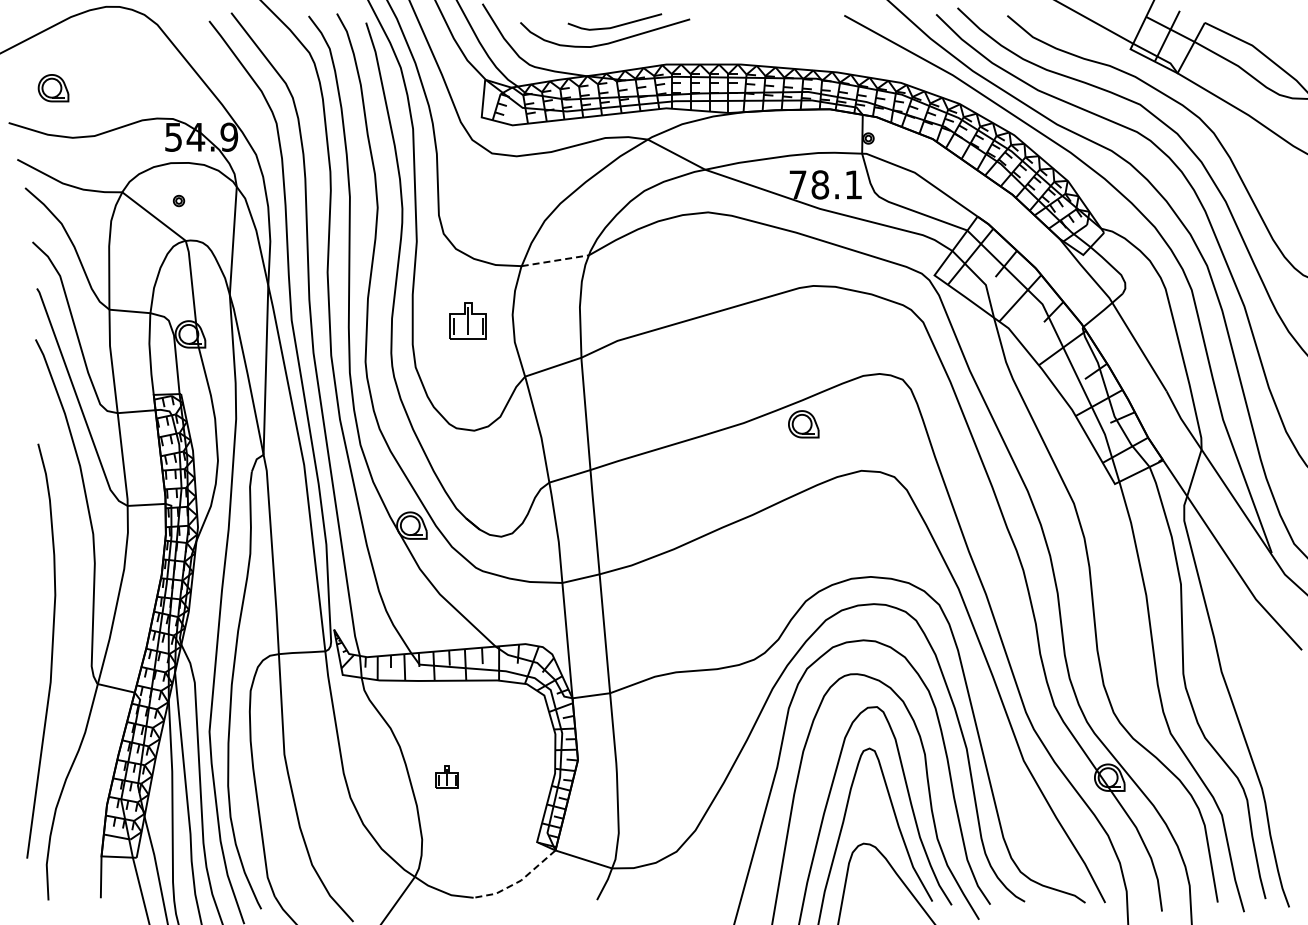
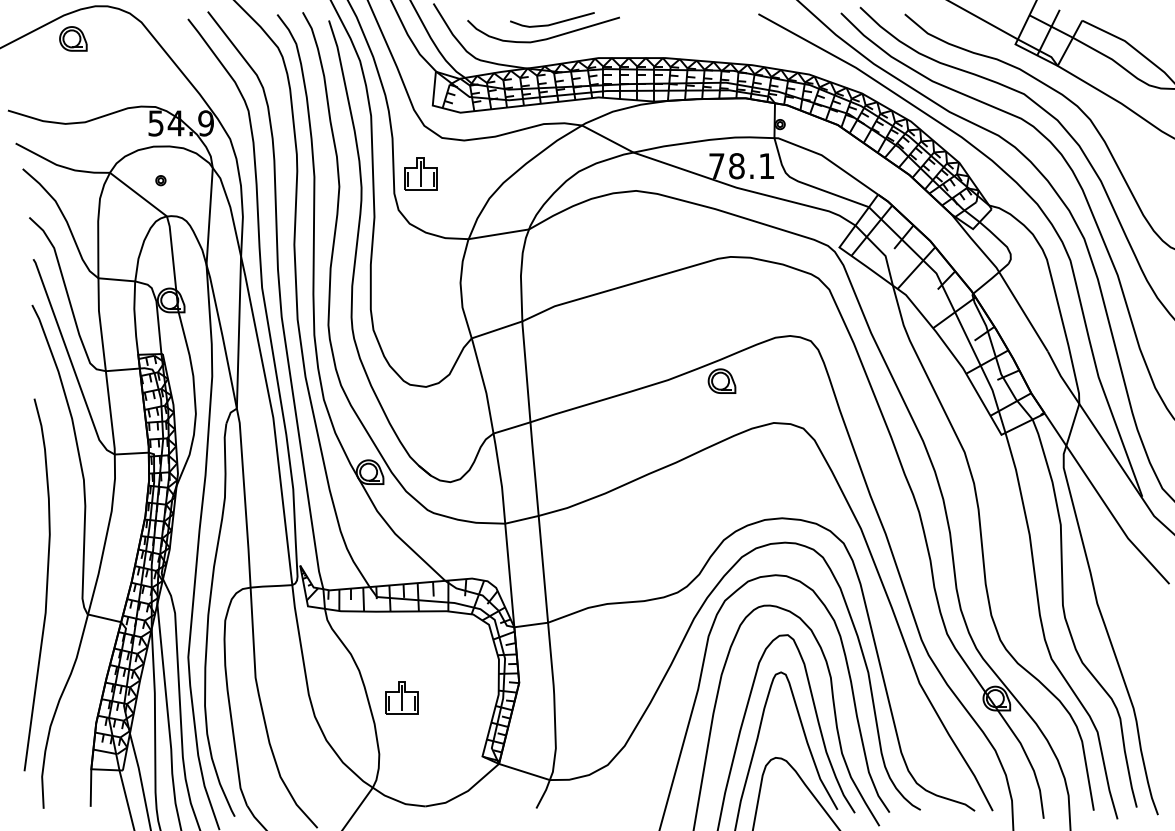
part: (53, 88) -> (73, 39), moved
line: (555, 260) -> (499, 234), dashed -> solid
part: (467, 320) -> (420, 173), moved
part: (446, 776) -> (401, 697), size x1.67
line: (518, 881) -> (465, 791), dashed -> solid

